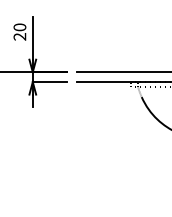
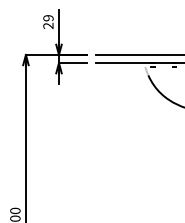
text: (19, 27) -> (48, 18), 20 -> 29

